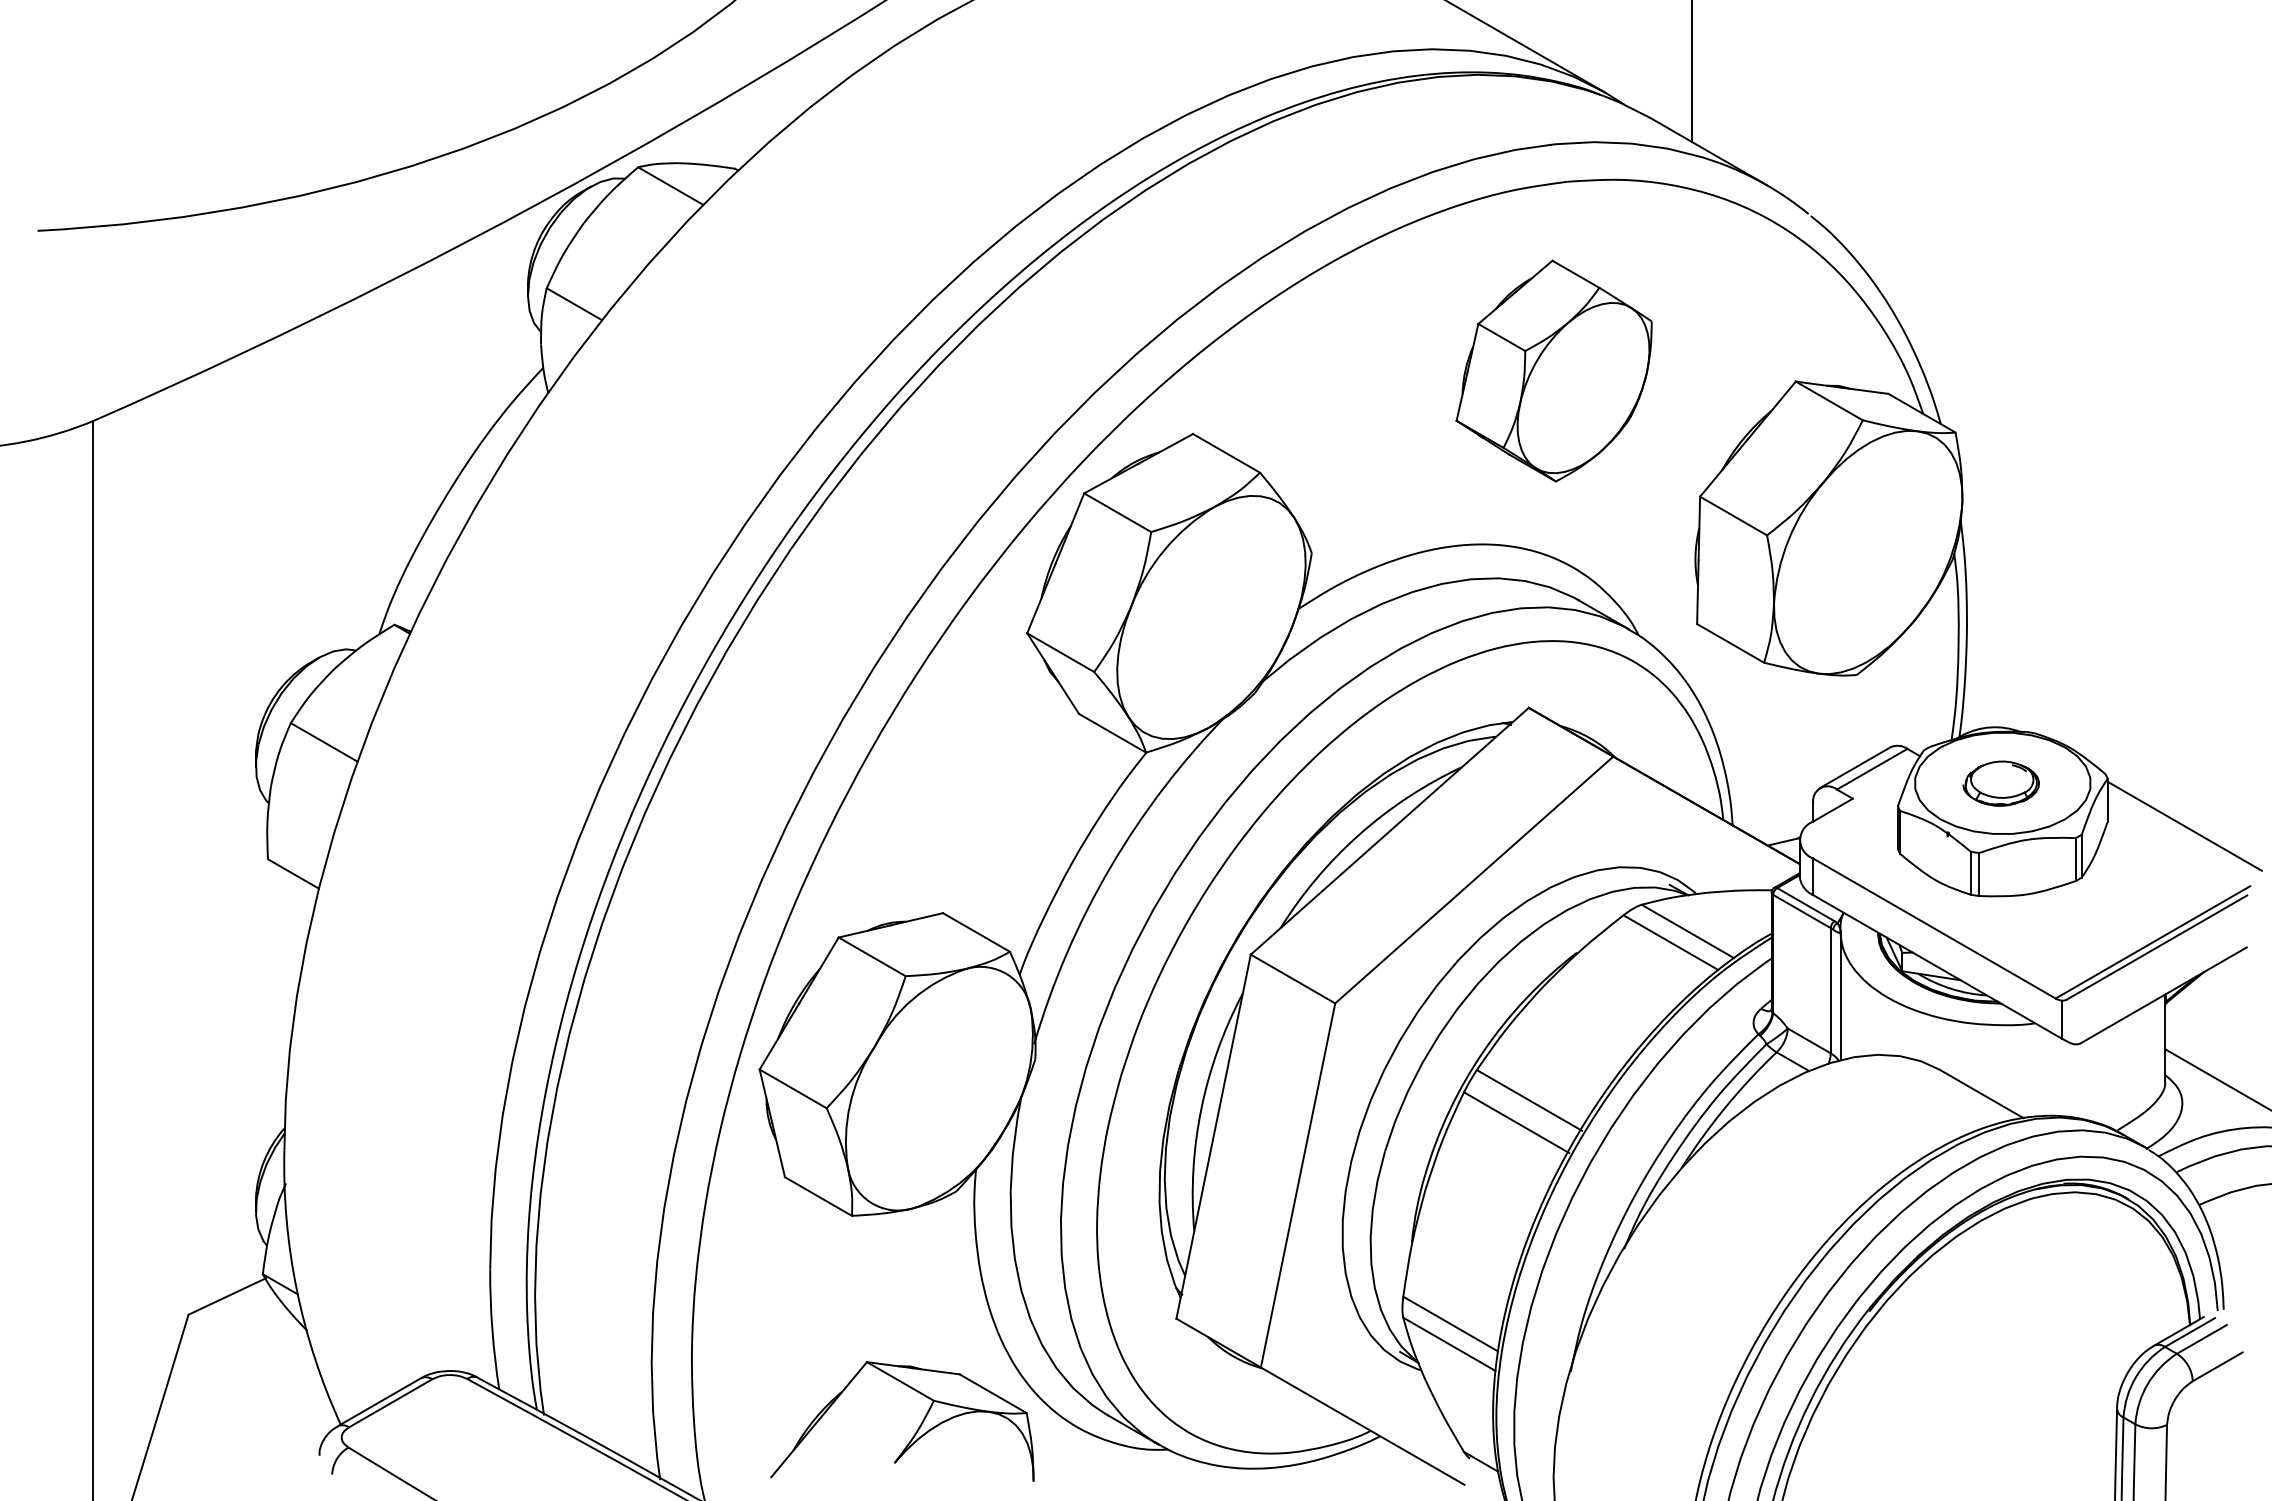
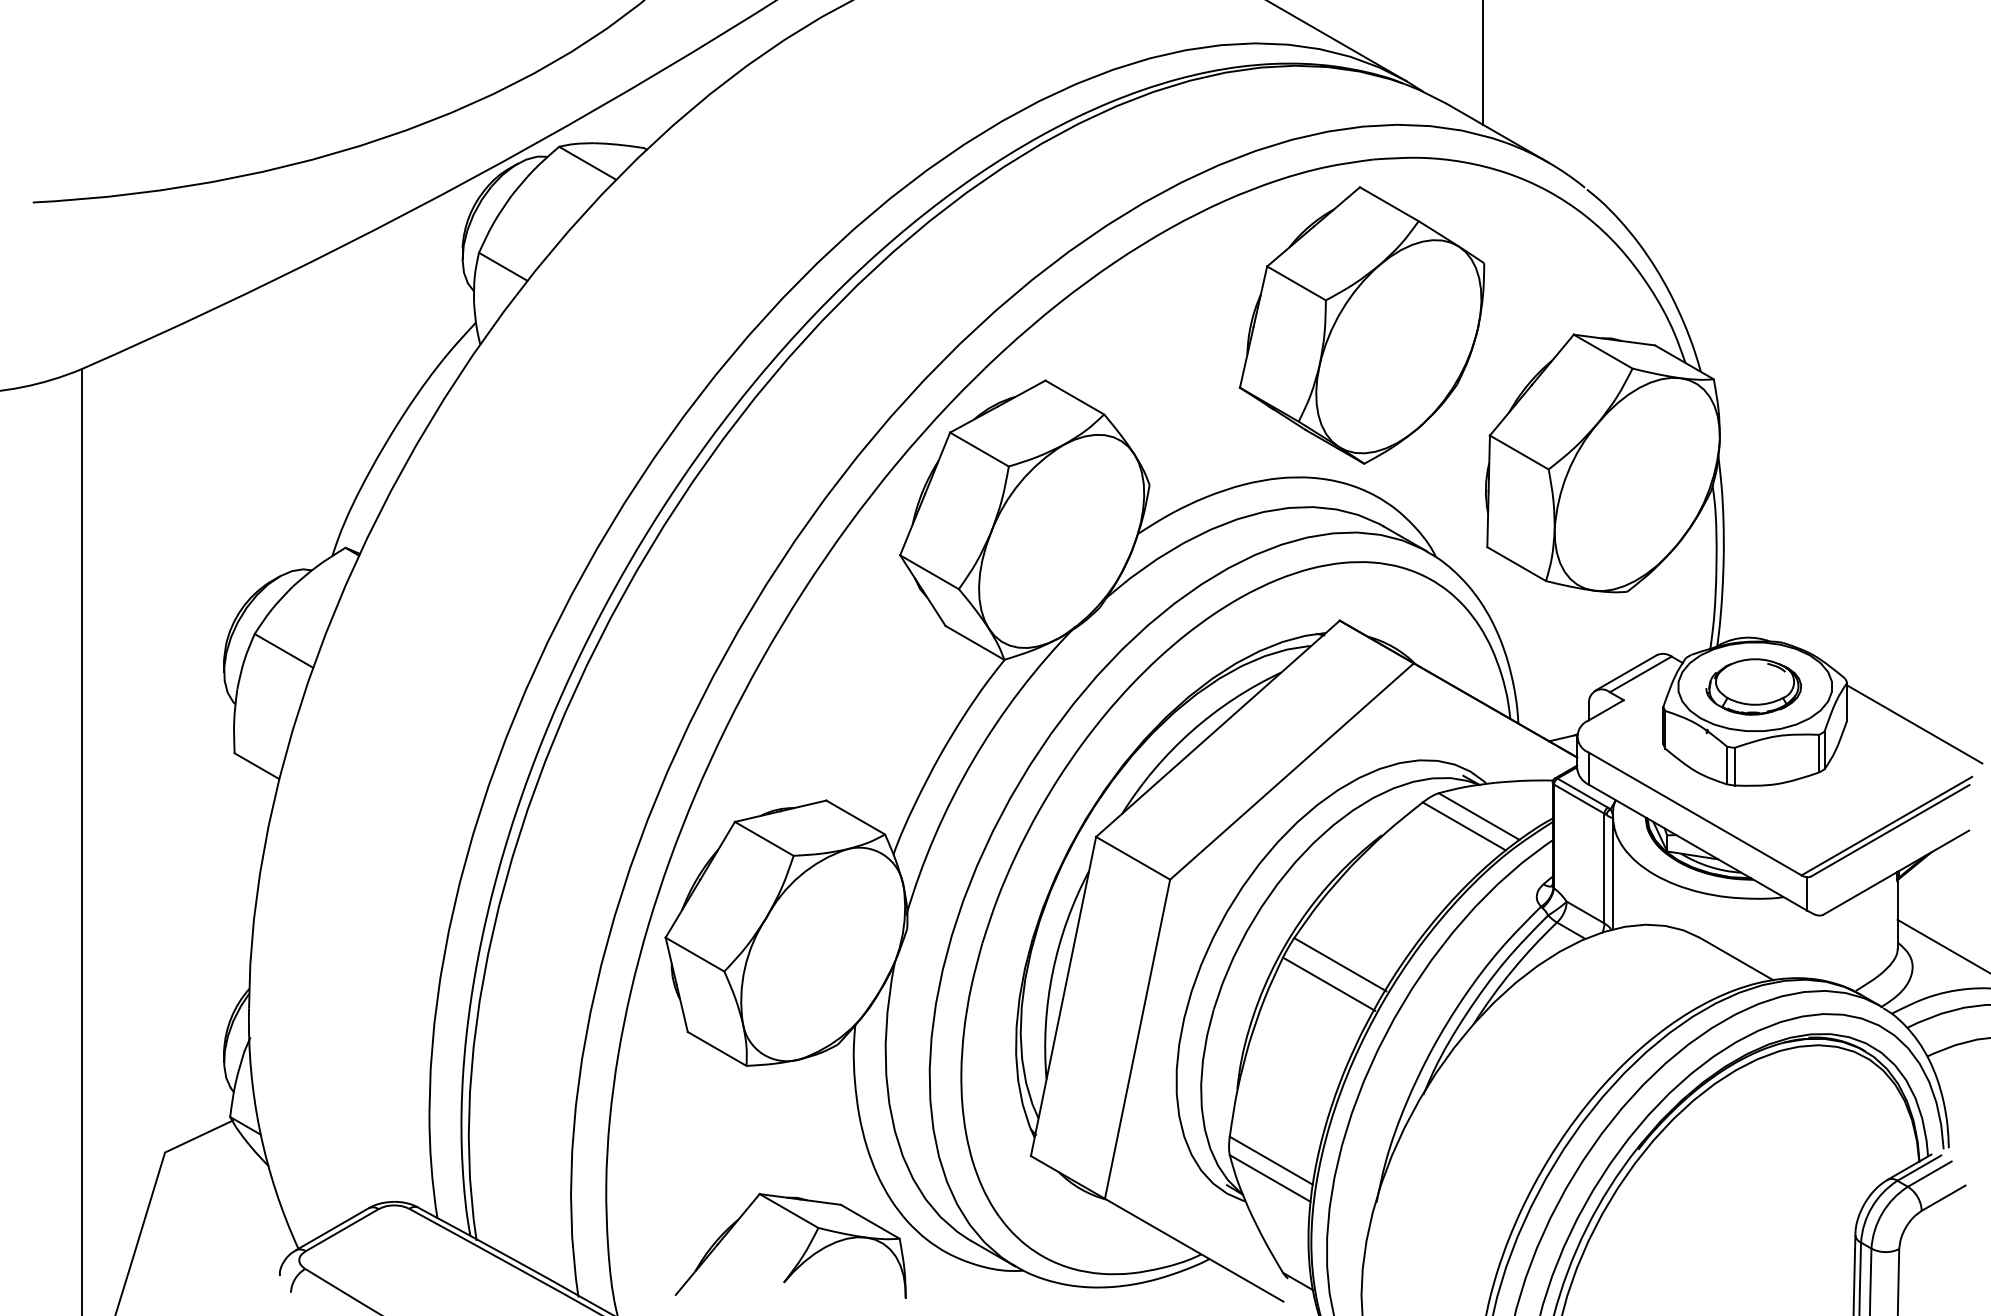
part: (1553, 370) -> (1361, 324), size x1.43
part: (2001, 783) -> (1754, 686), size x1.43

